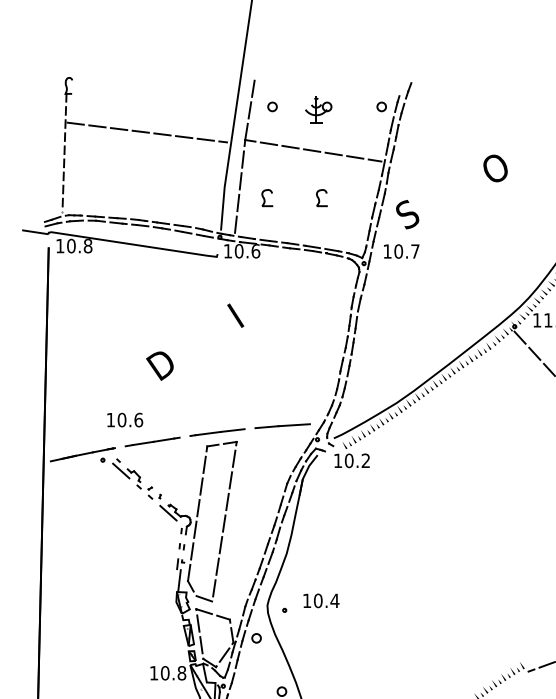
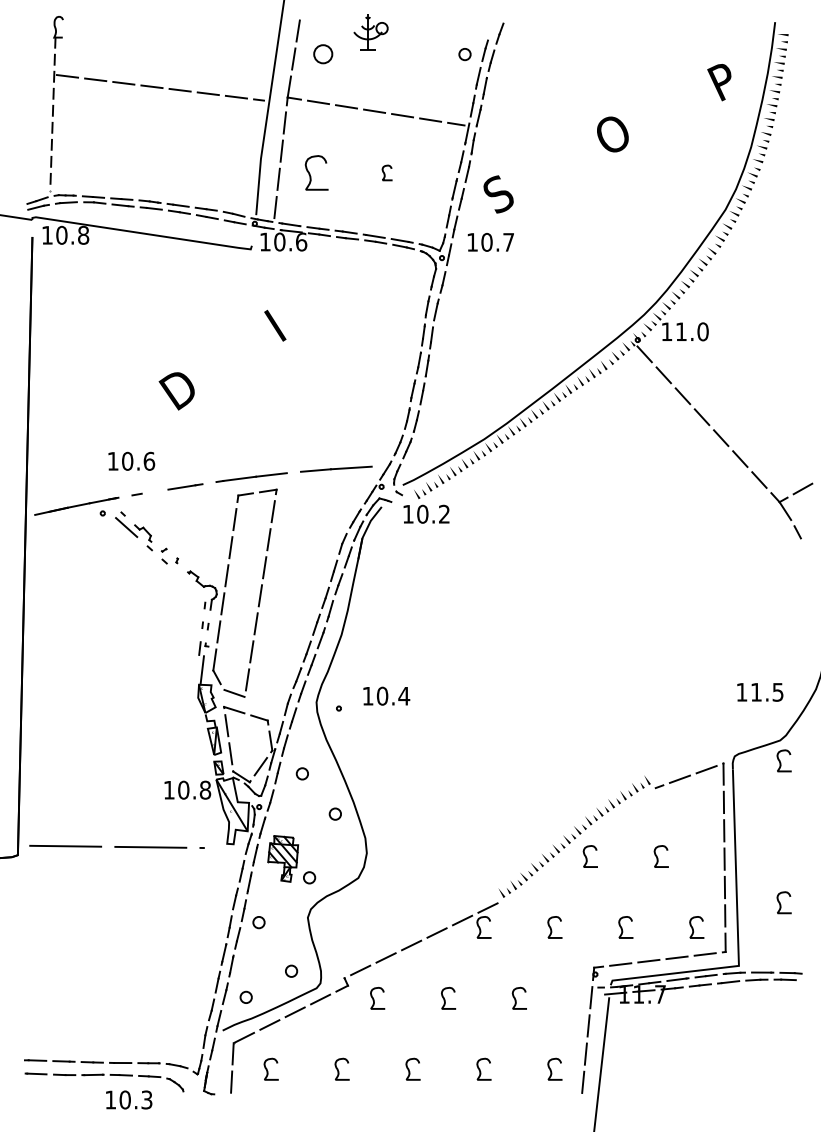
part: (272, 106) -> (322, 54), size x1.6
part: (318, 109) -> (370, 32), moved
part: (267, 197) -> (316, 172), size x1.6
part: (321, 197) -> (386, 172), size x0.7
line: (142, 443) -> (154, 491), removed
line: (168, 512) -> (187, 581), removed
part: (255, 638) -> (301, 773), moved

